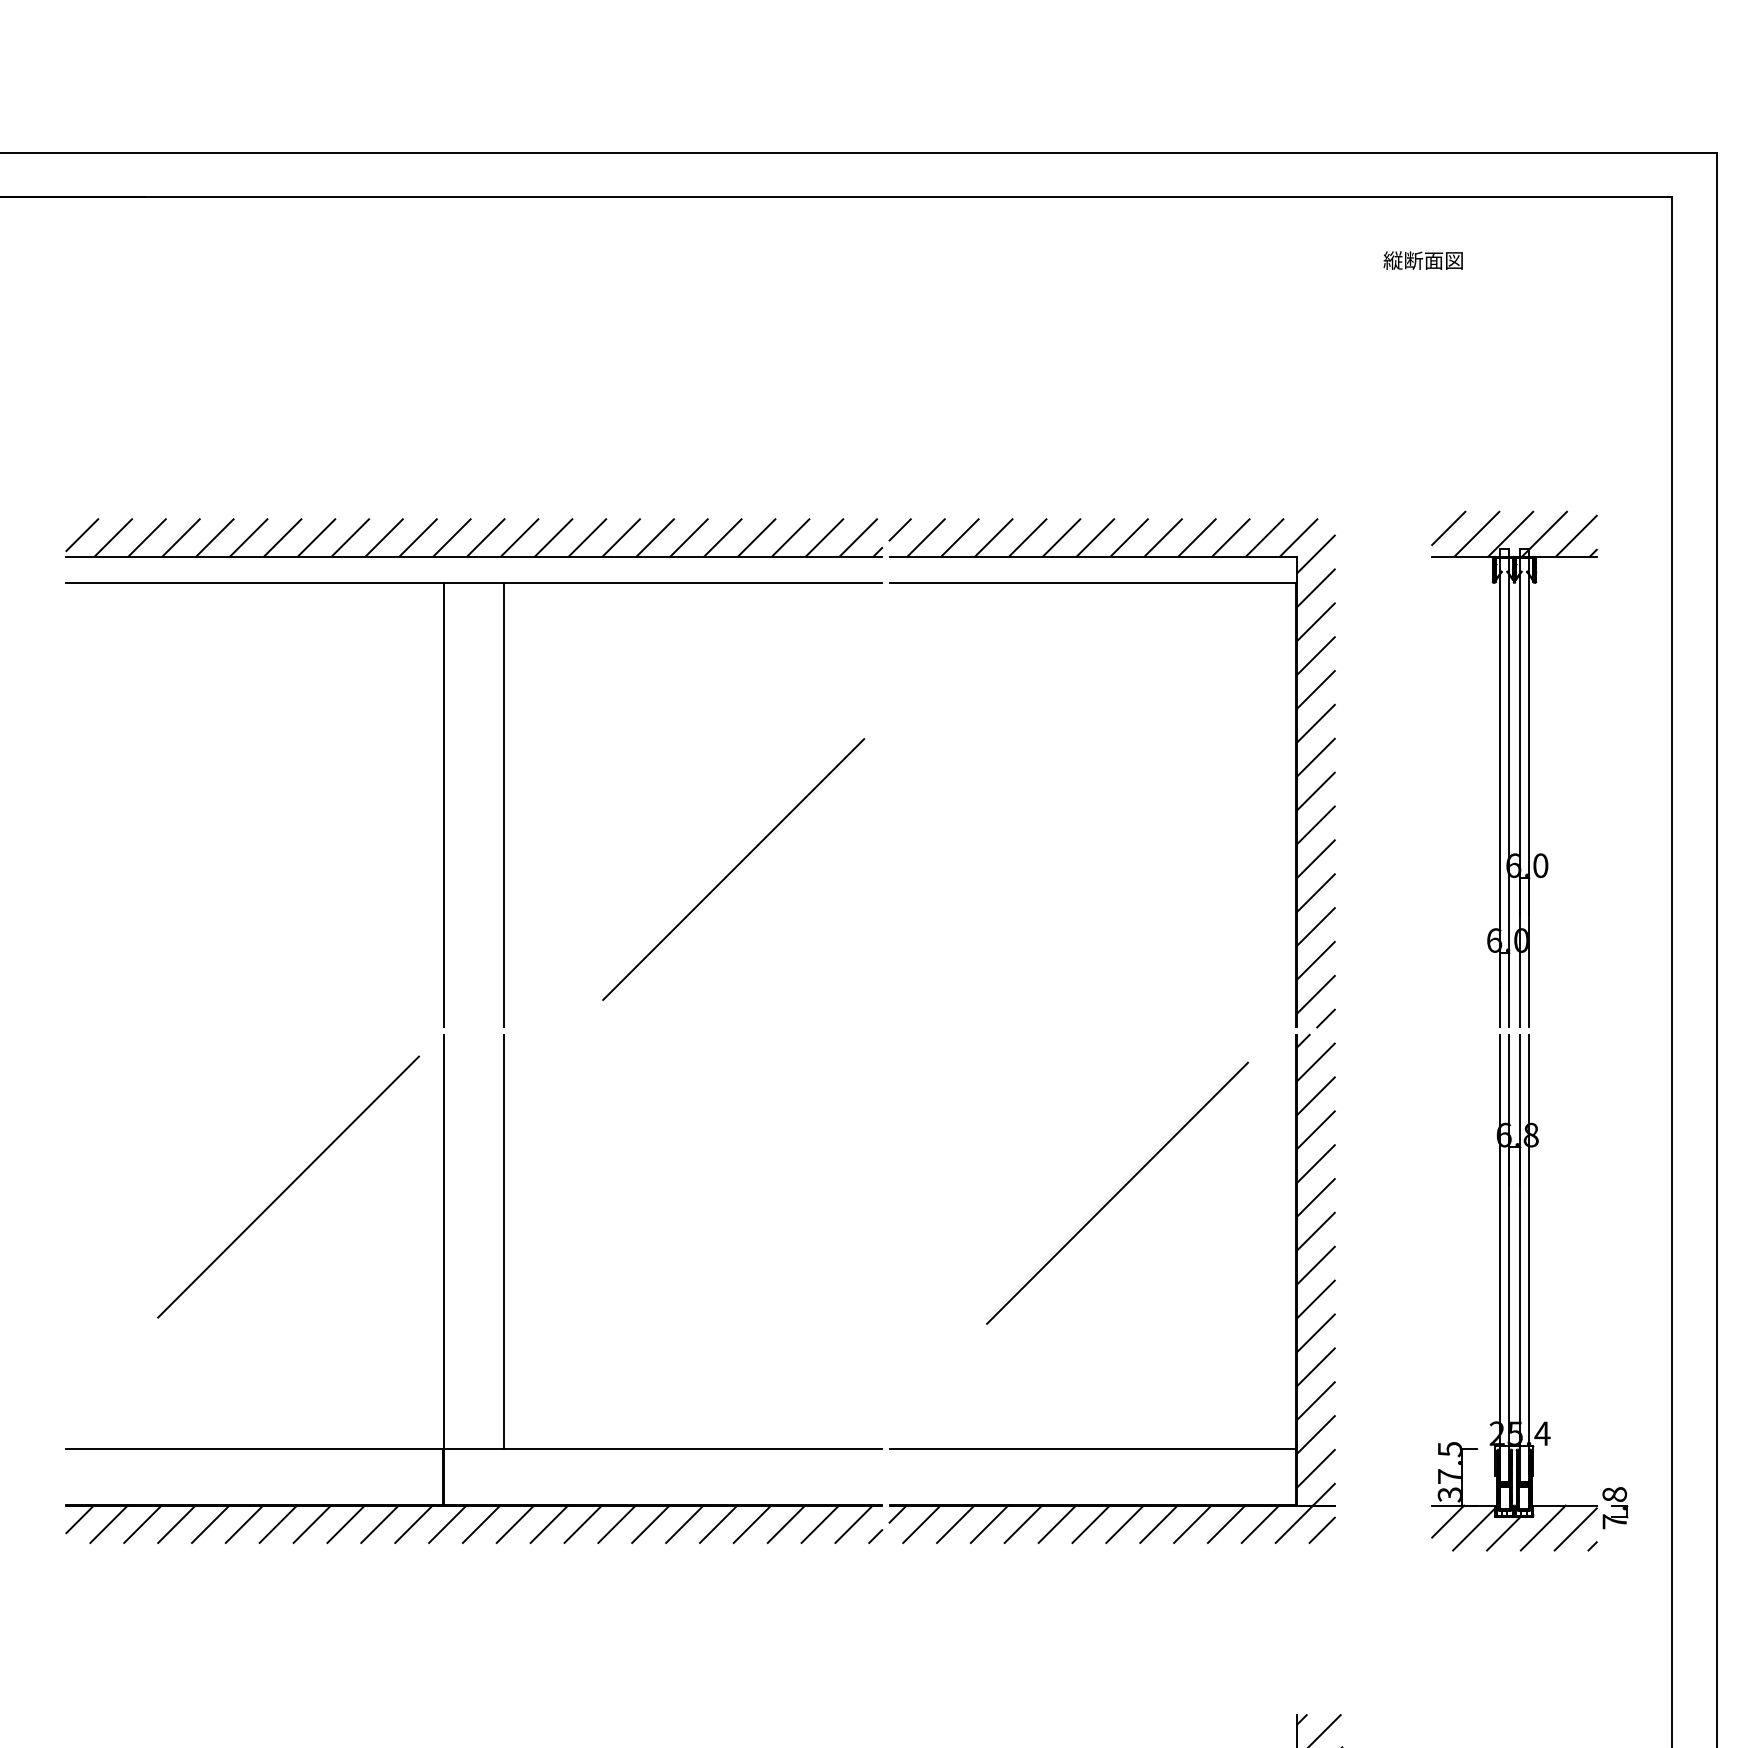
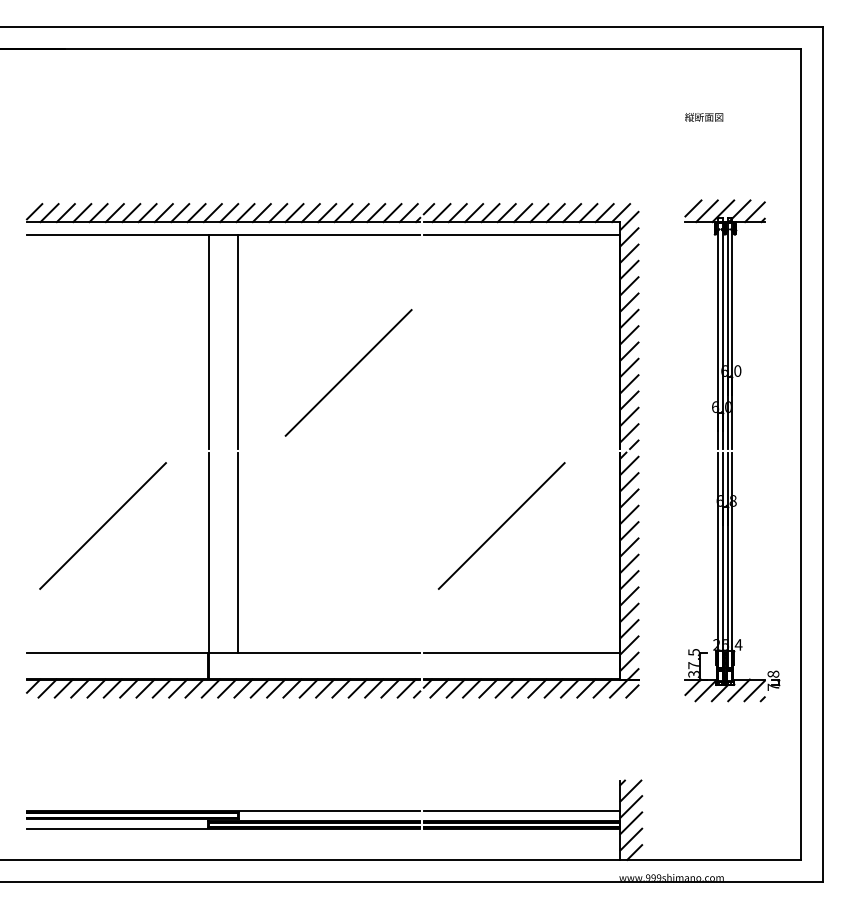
text: (1423, 260) -> (704, 117), moved
line: (287, 1186) -> (102, 525), moved
line: (1117, 1192) -> (501, 525), moved

